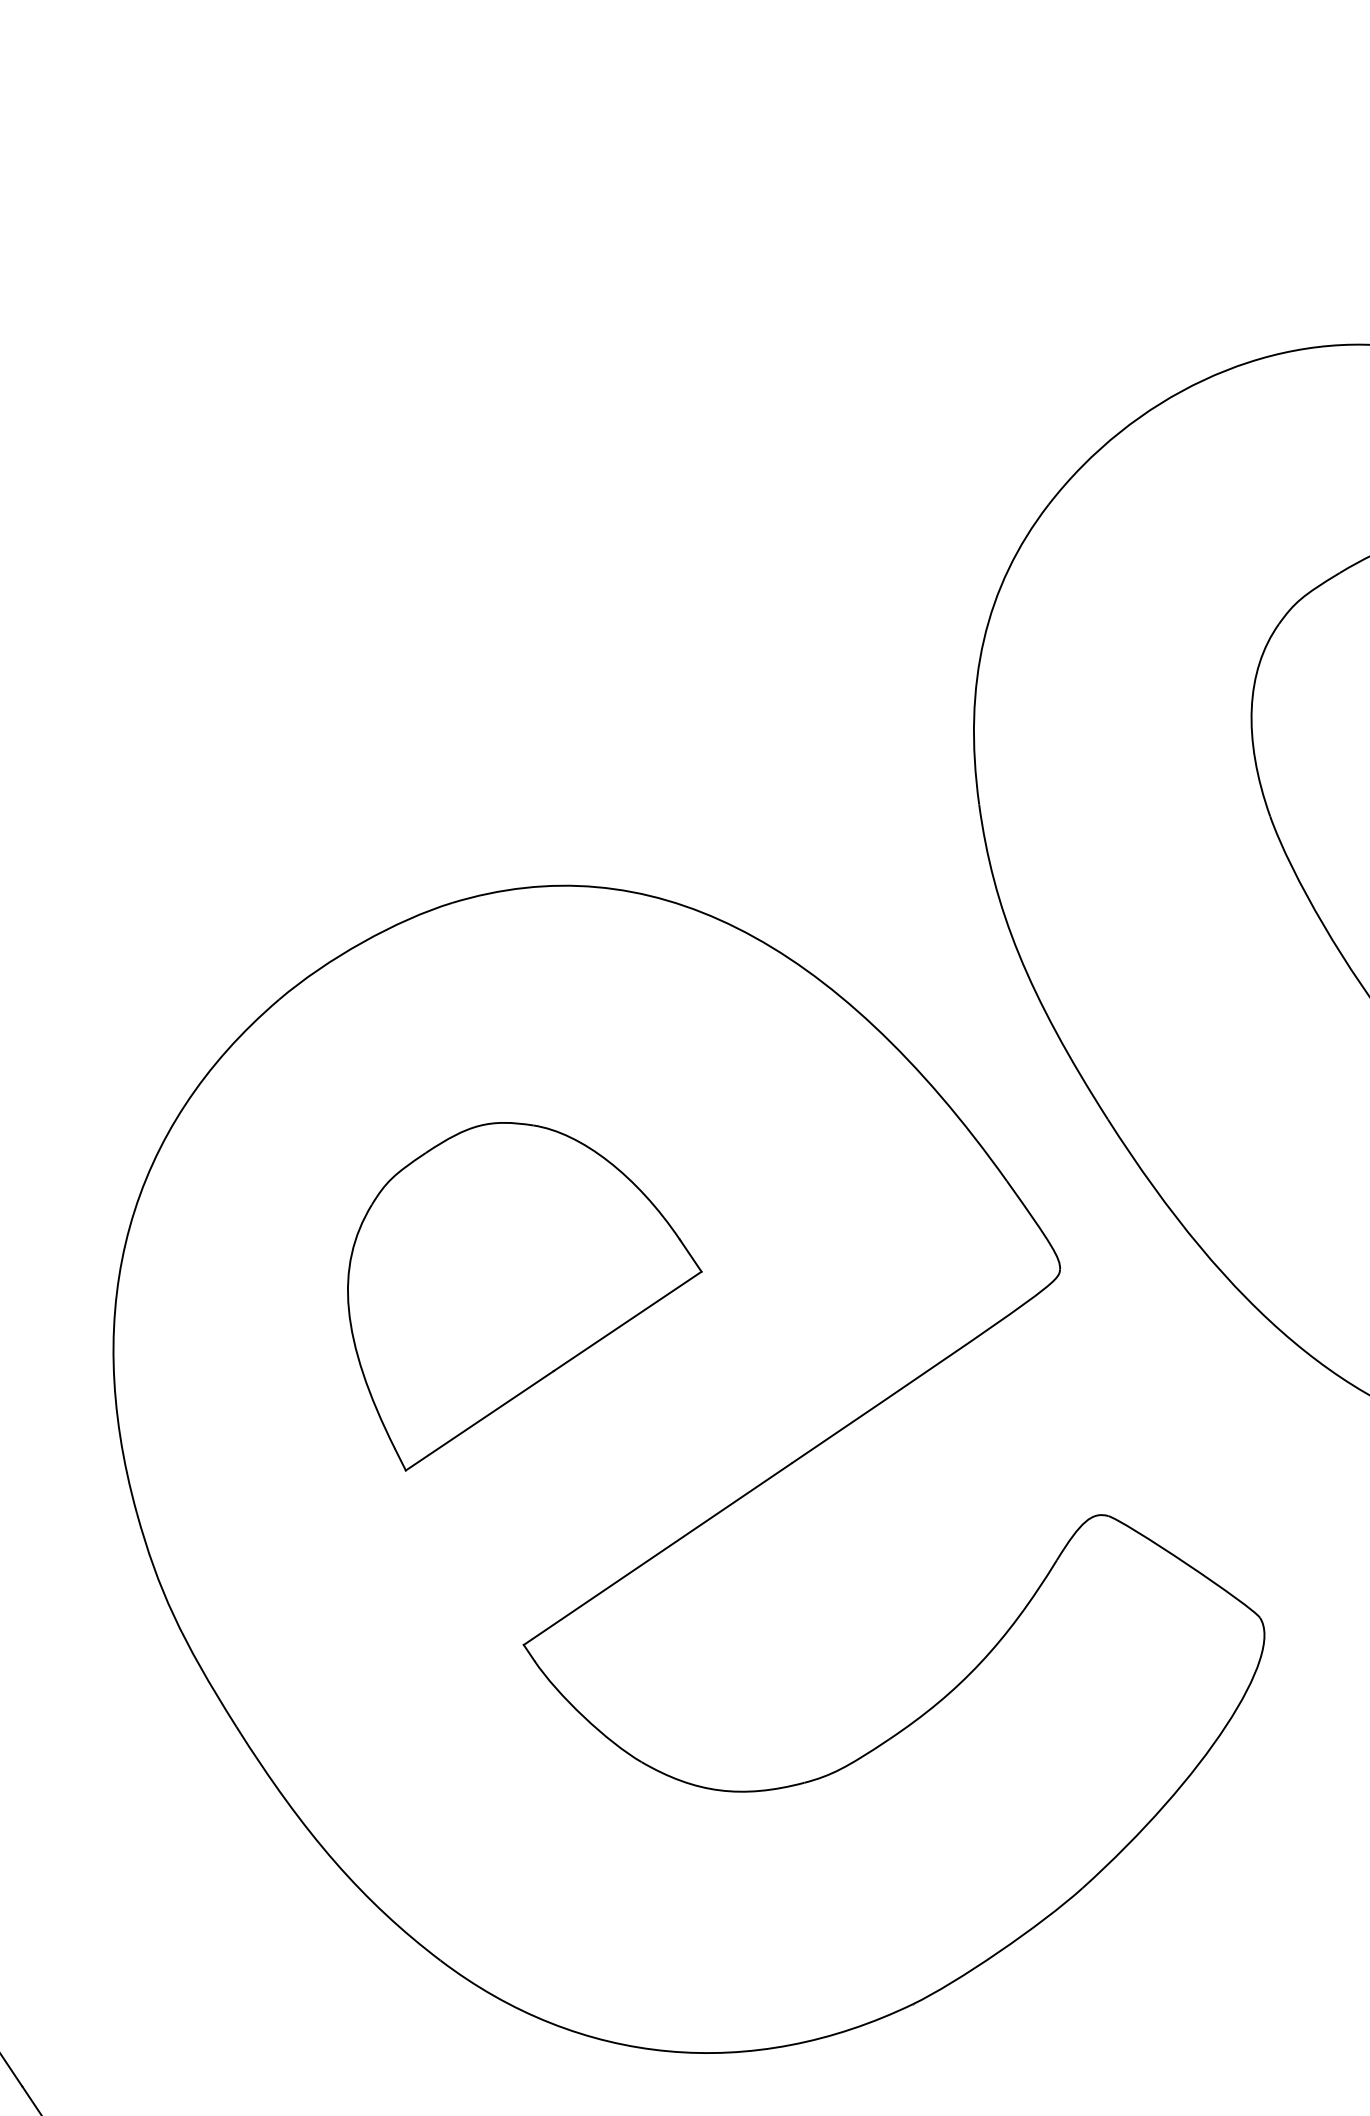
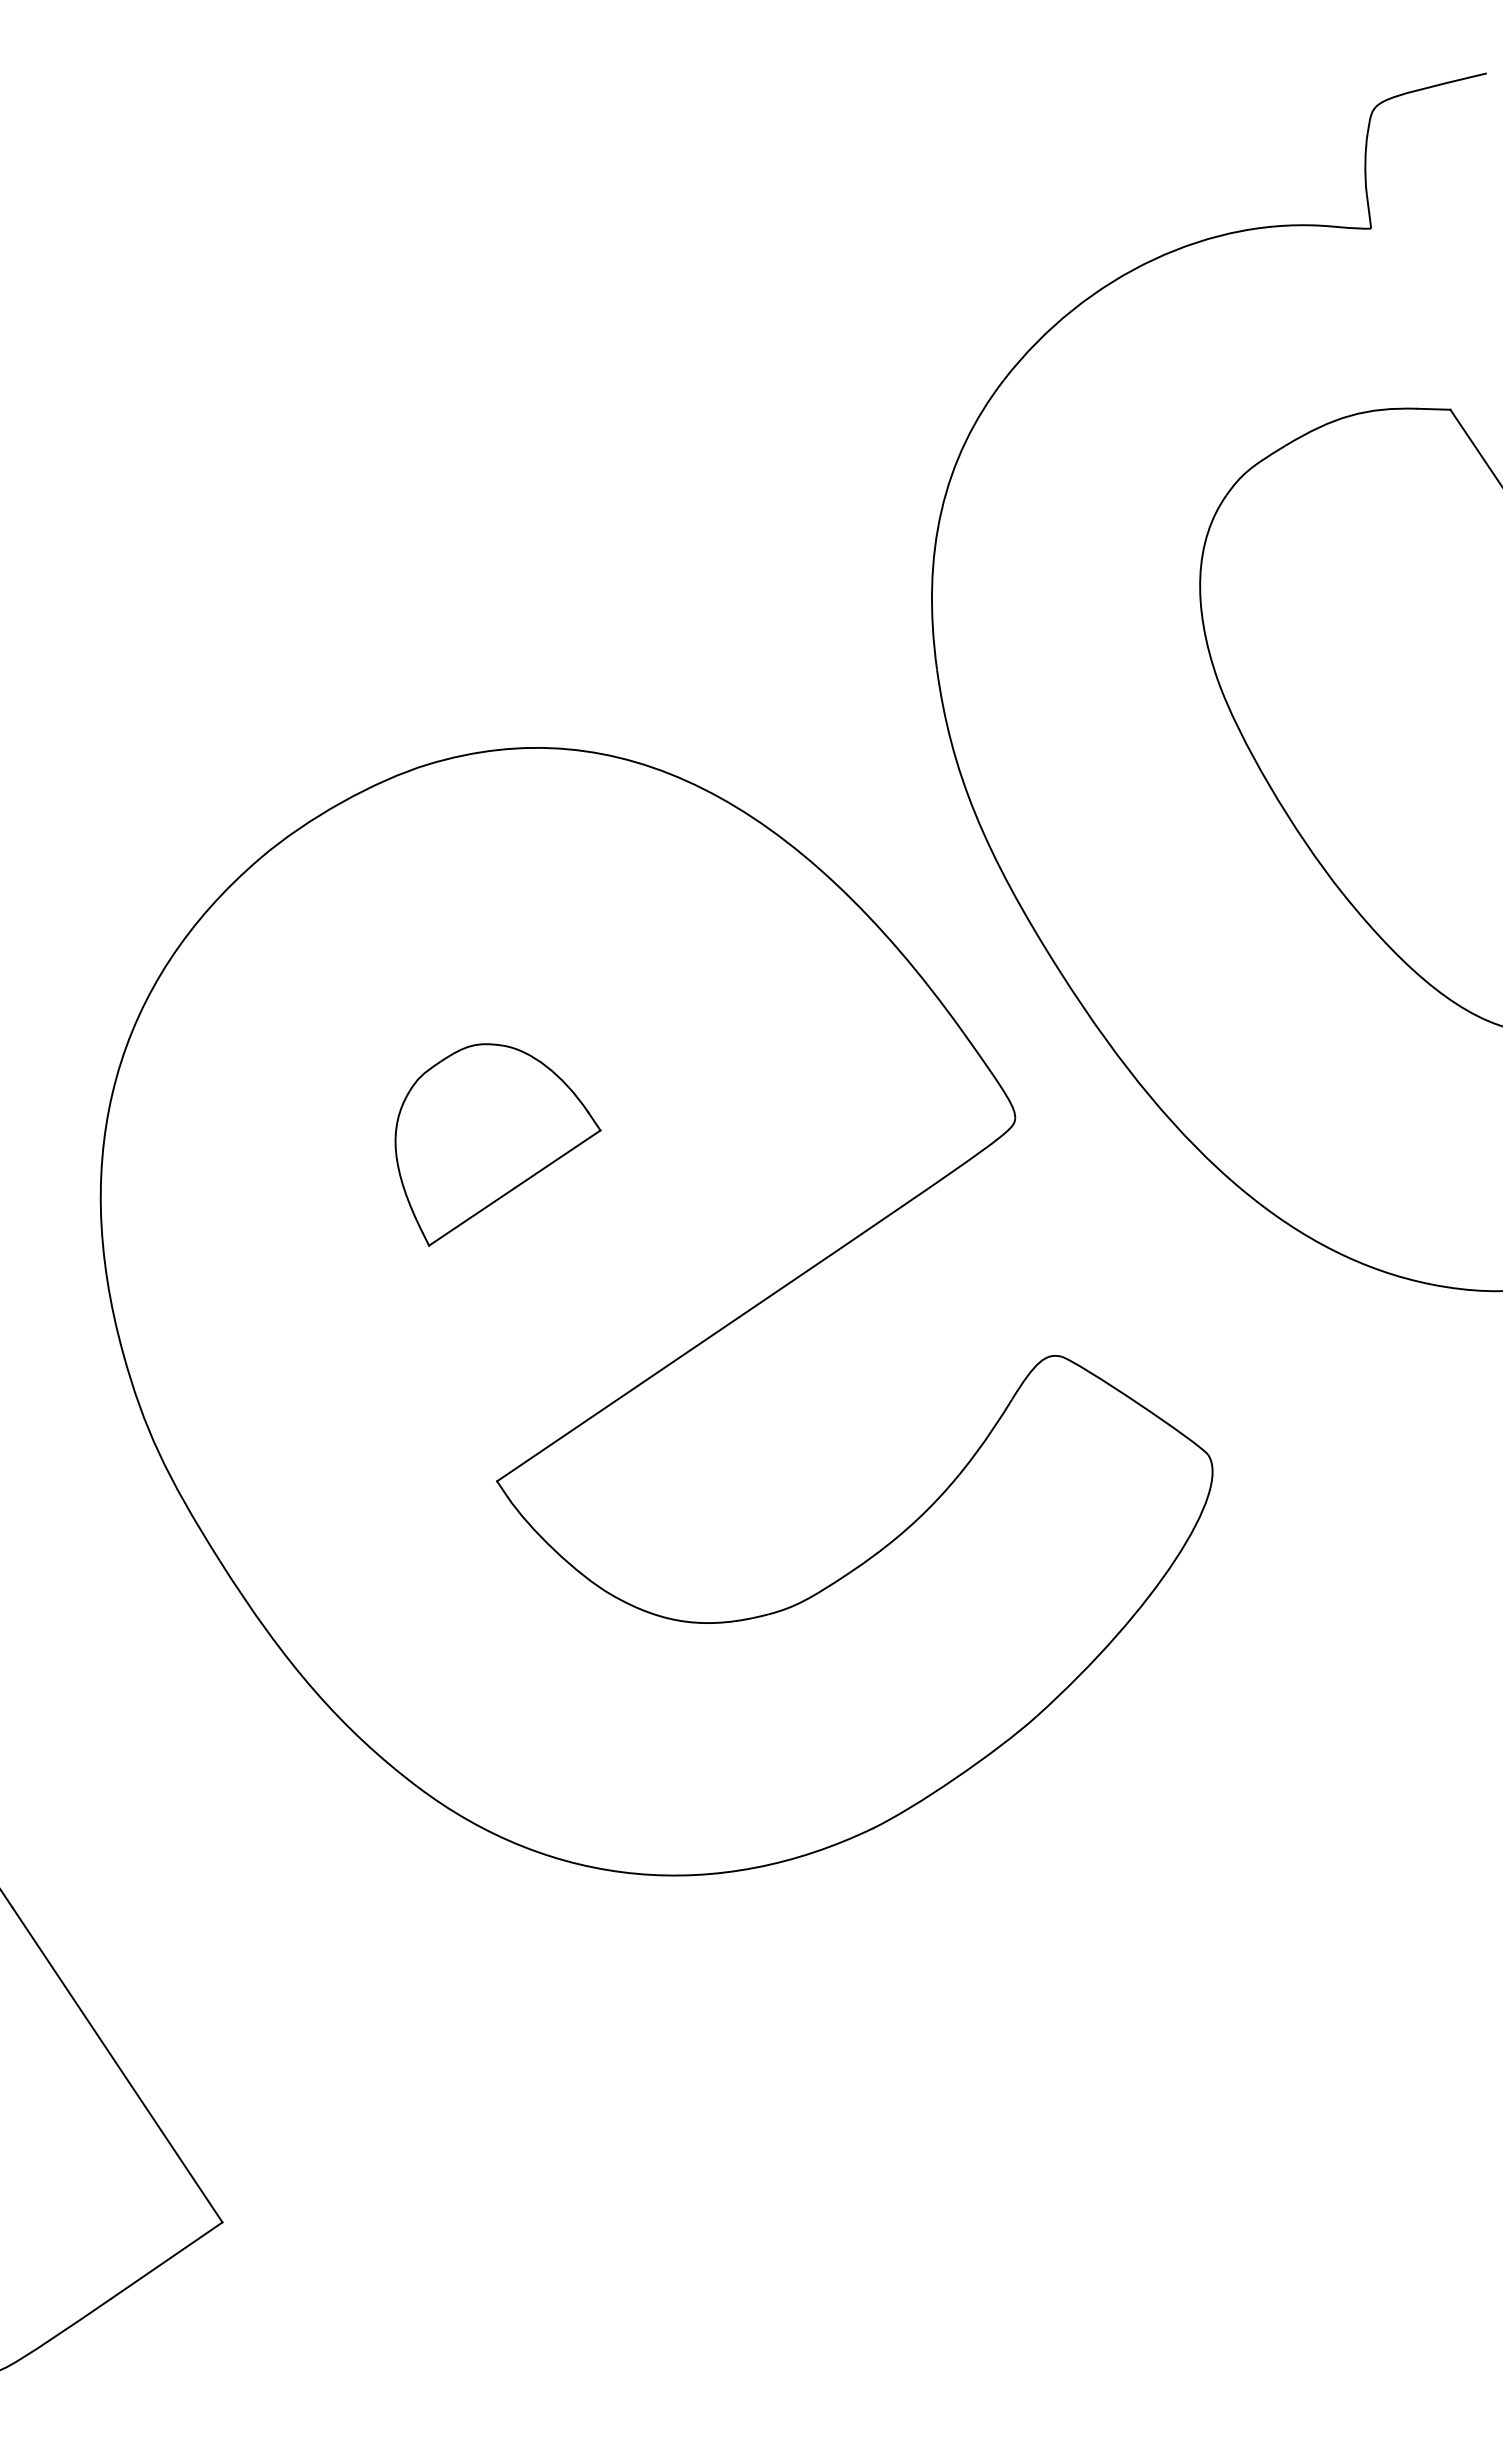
part: (524, 1296) -> (497, 1144), size x0.6

